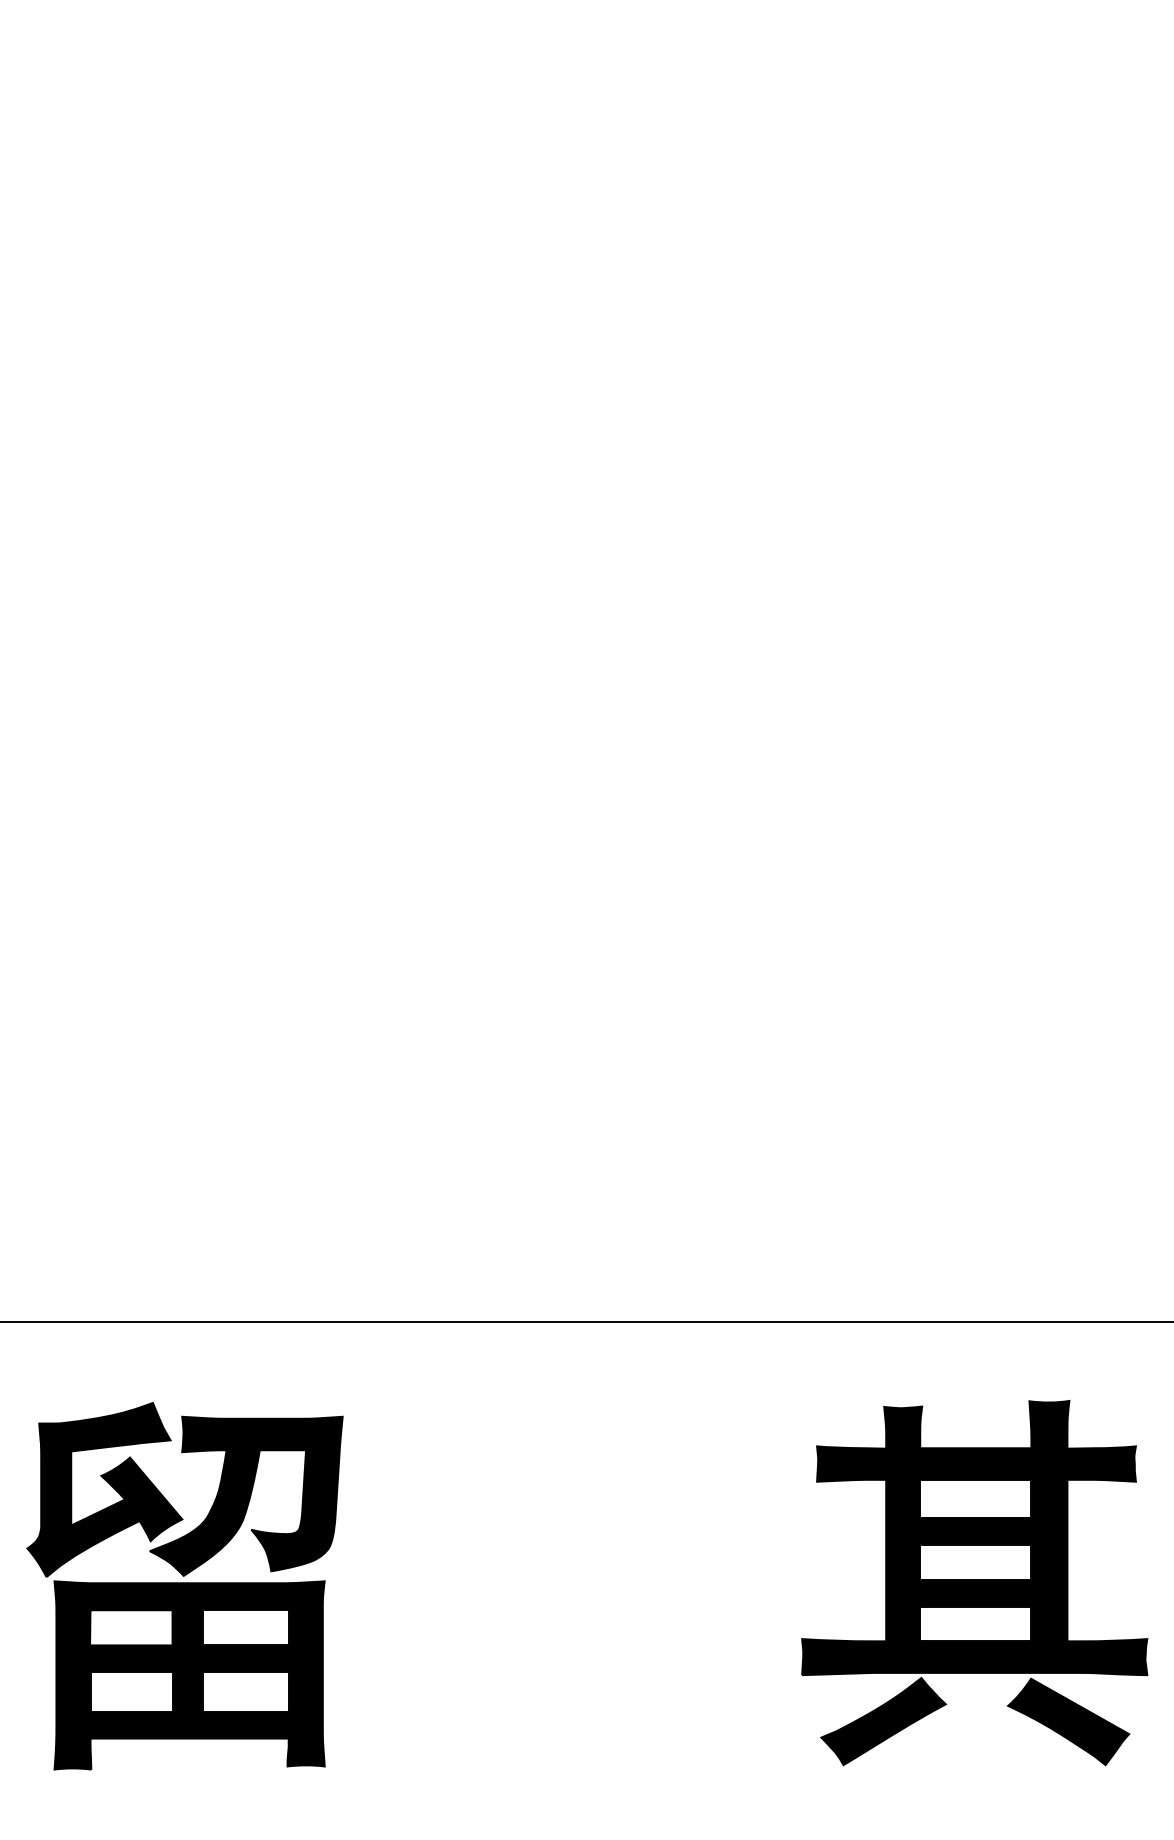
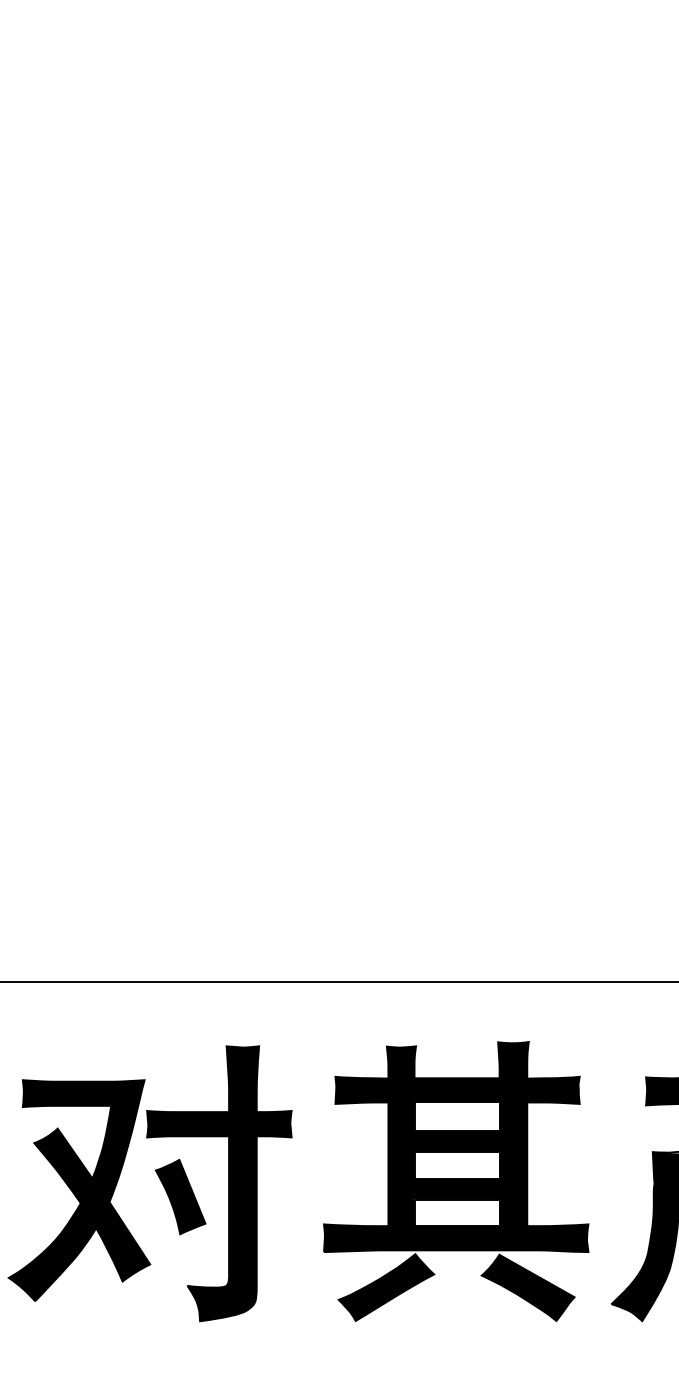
part: (586, 1578) -> (158, 1178), added

